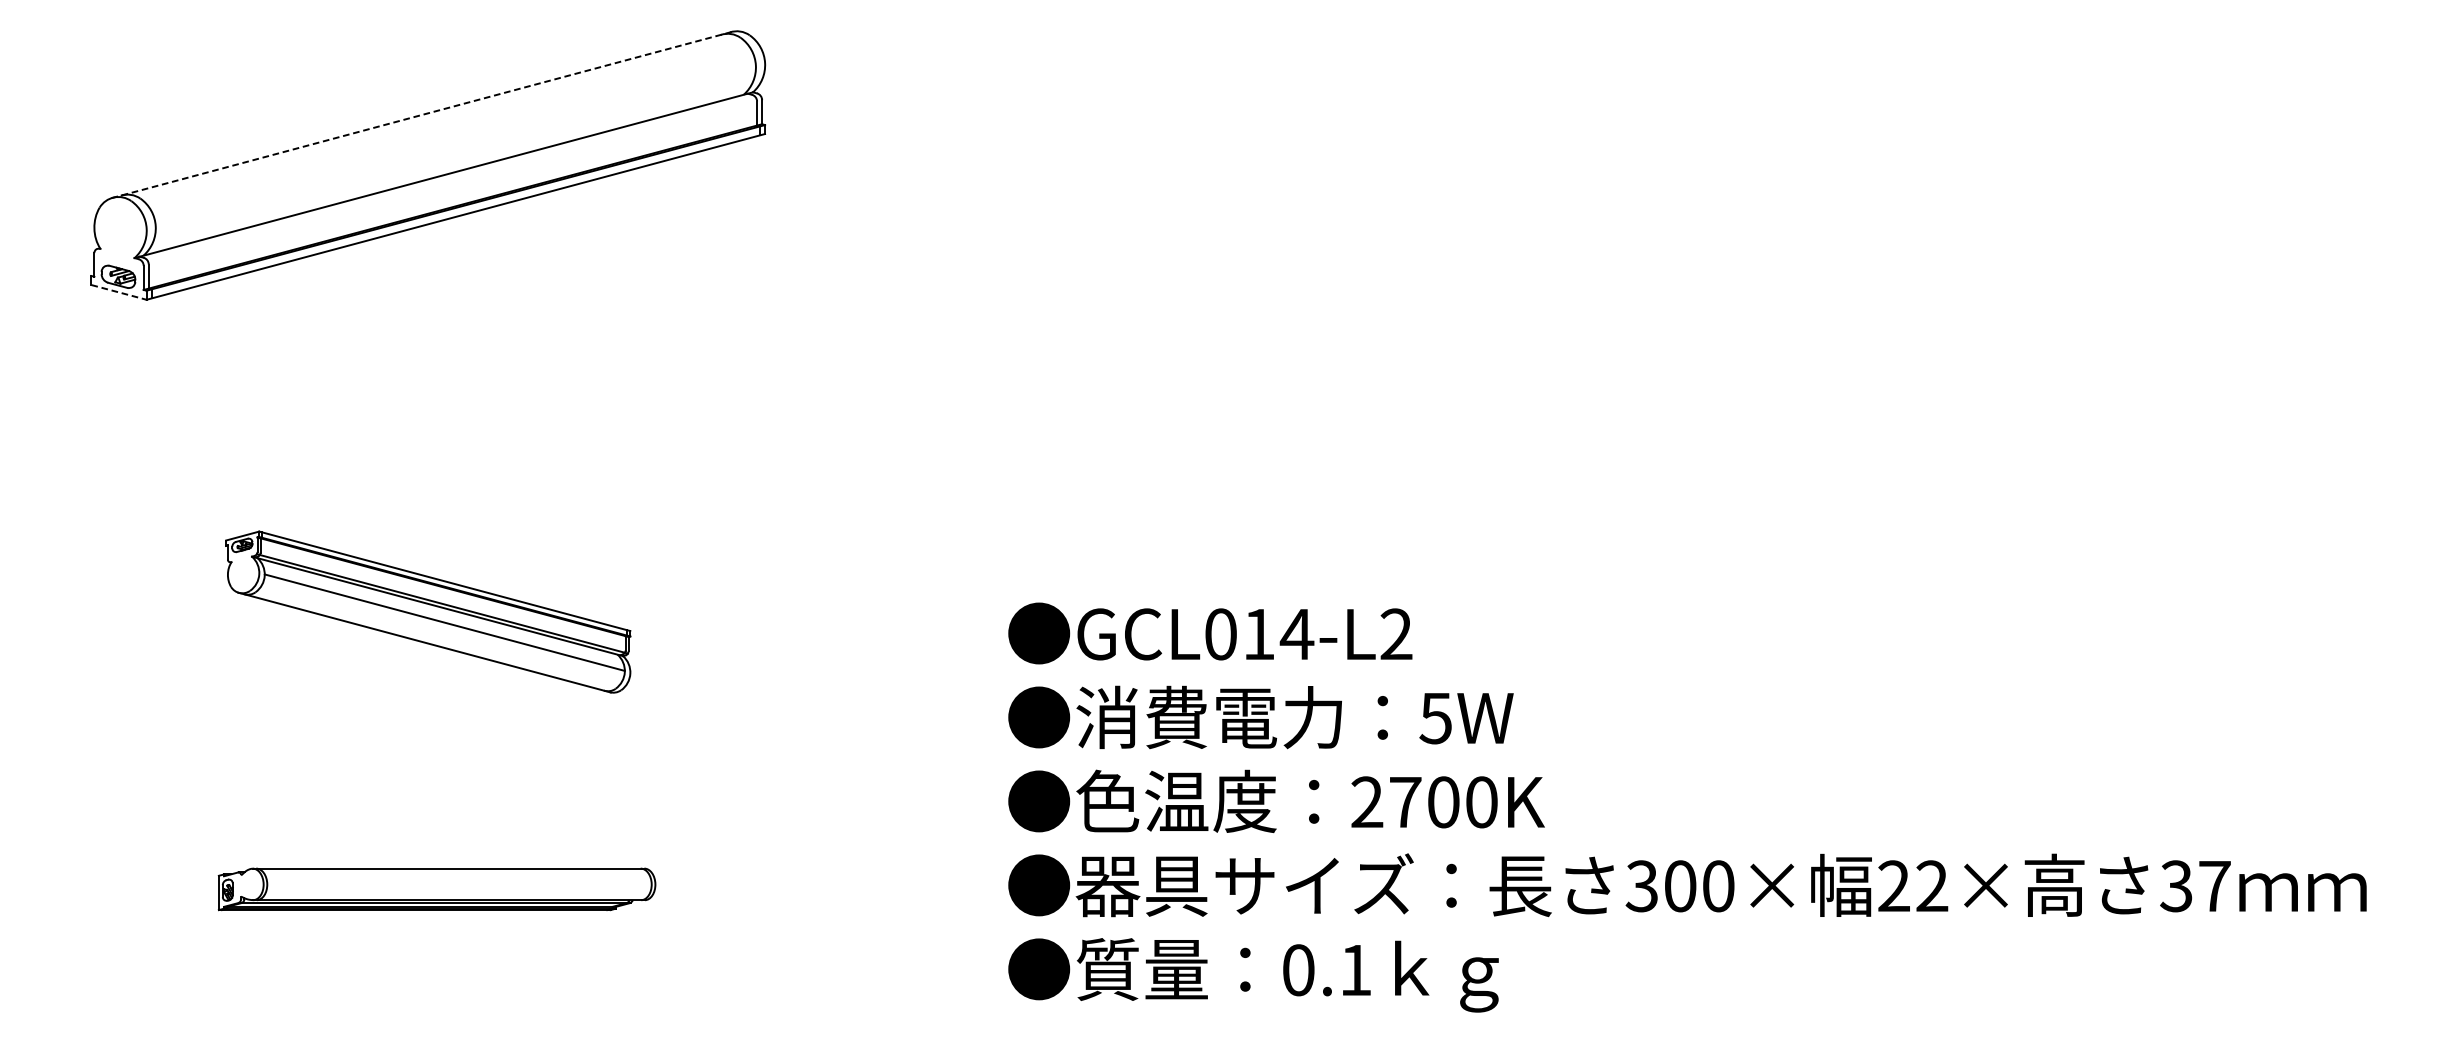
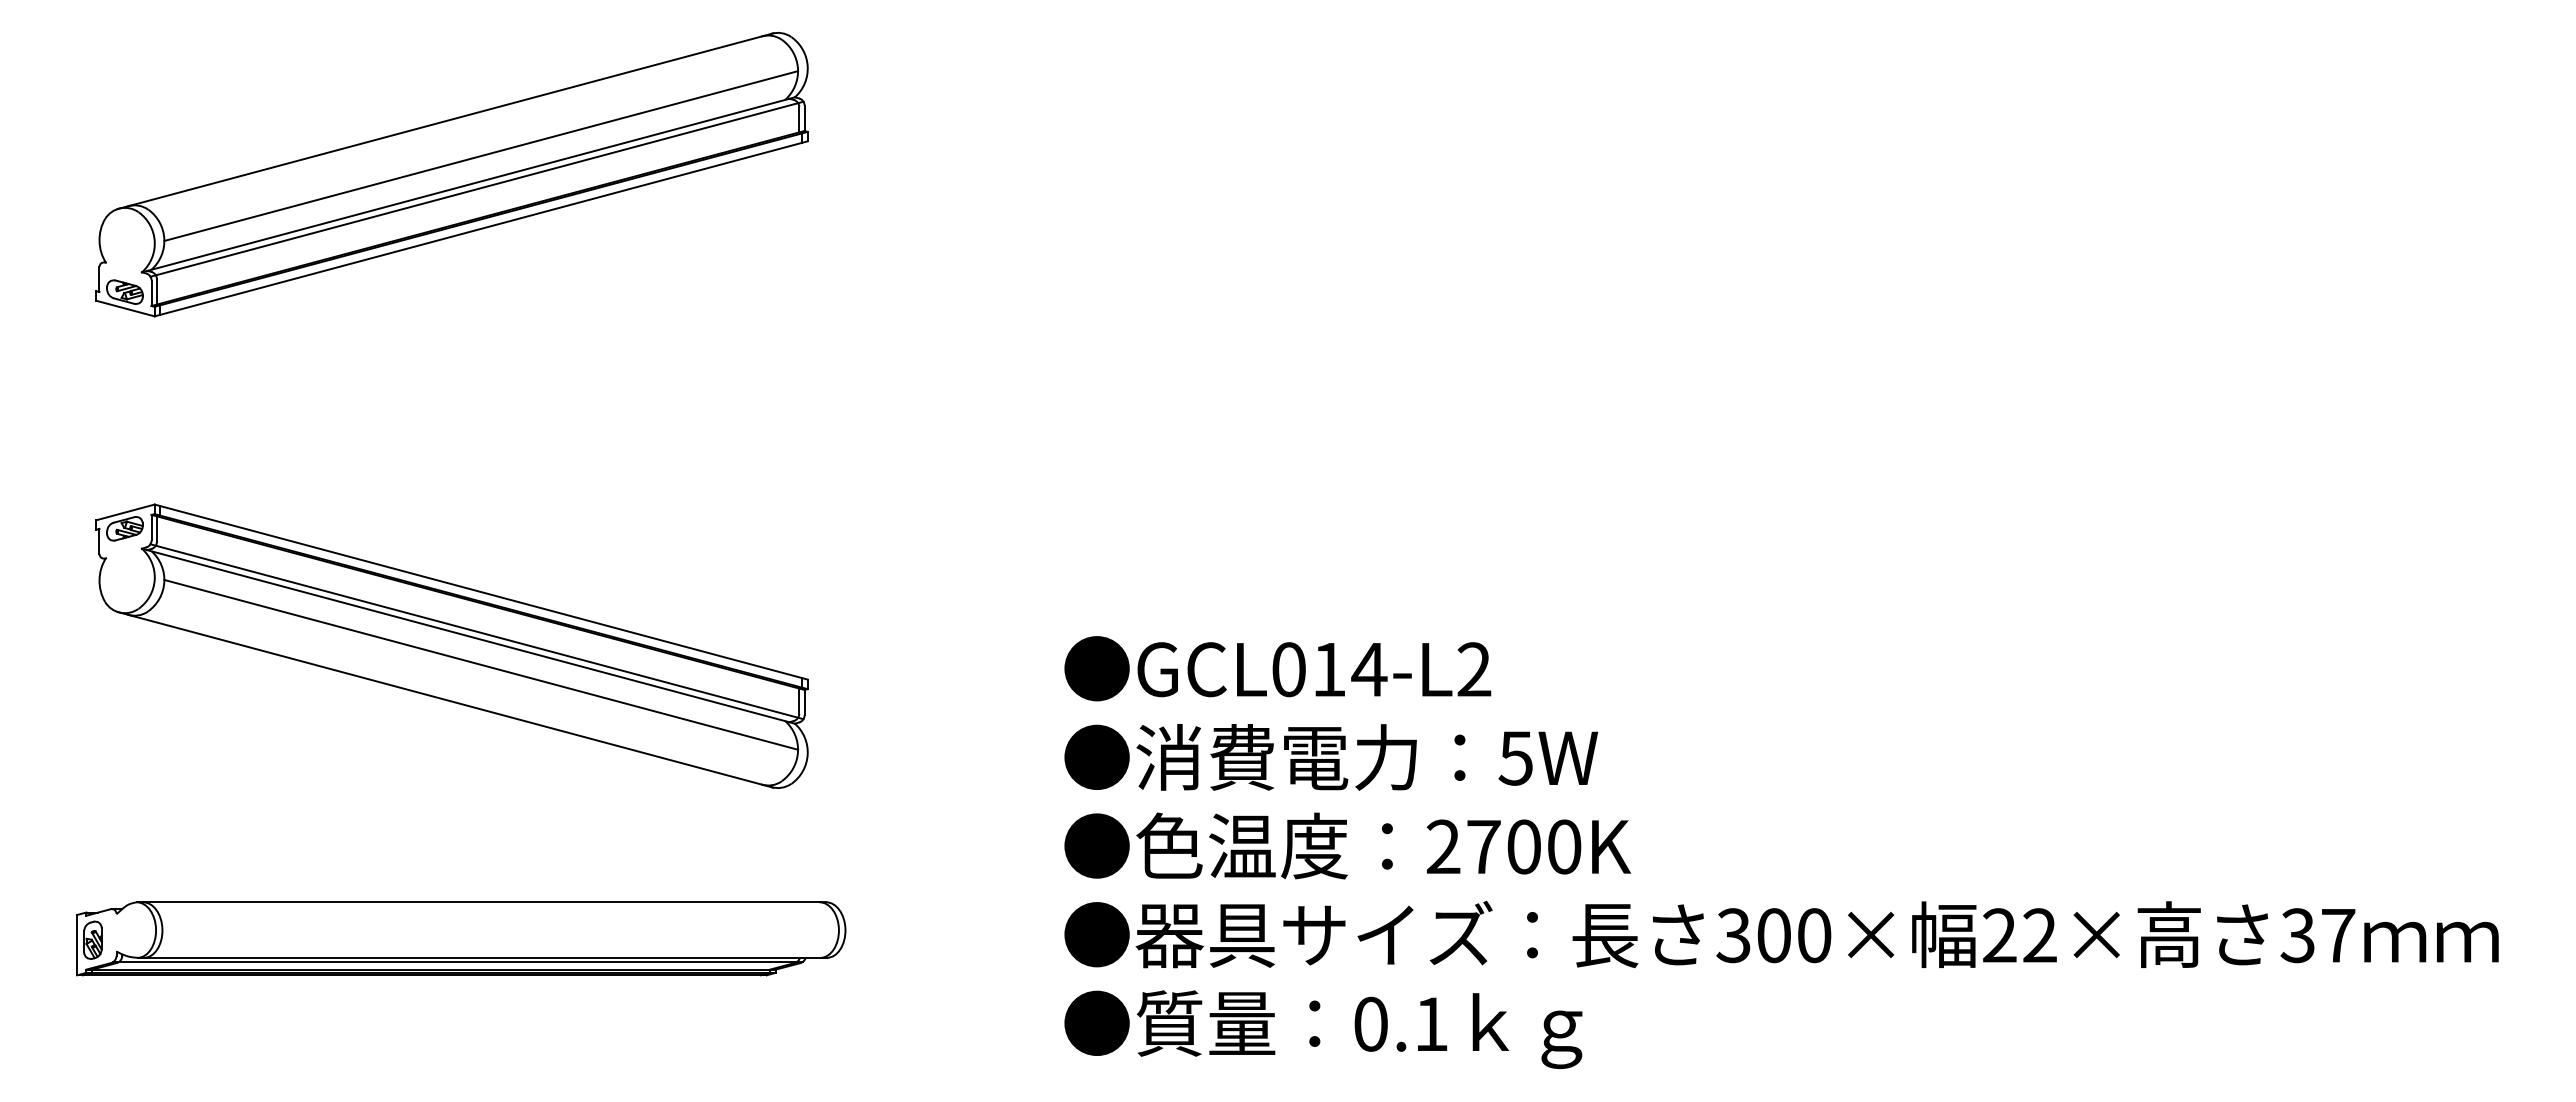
line: (422, 115) -> (445, 121), dashed -> solid
line: (456, 147) -> (481, 155), added
line: (451, 178) -> (476, 188), added
line: (119, 292) -> (126, 308), dashed -> solid
part: (427, 611) -> (451, 645), size x1.67
part: (437, 889) -> (461, 938), size x1.67

